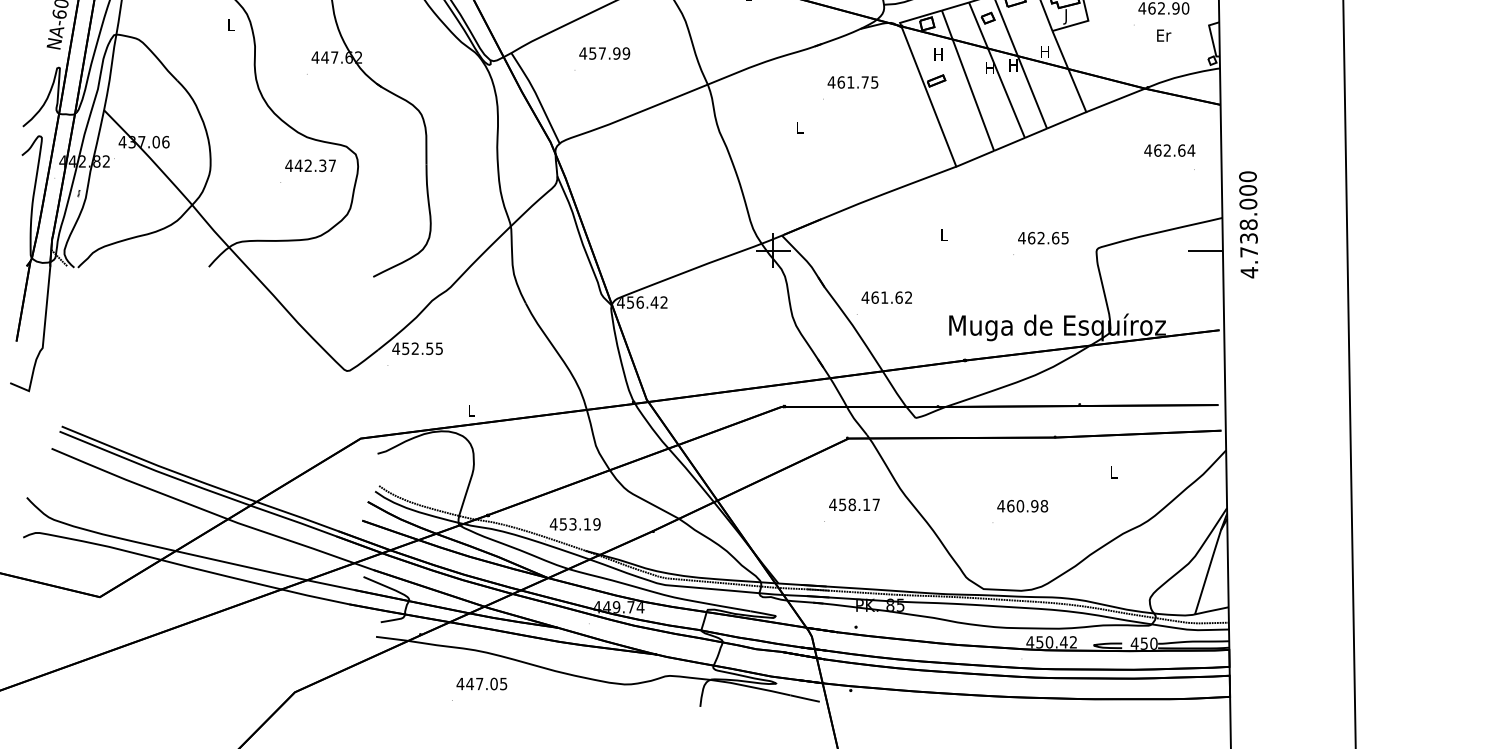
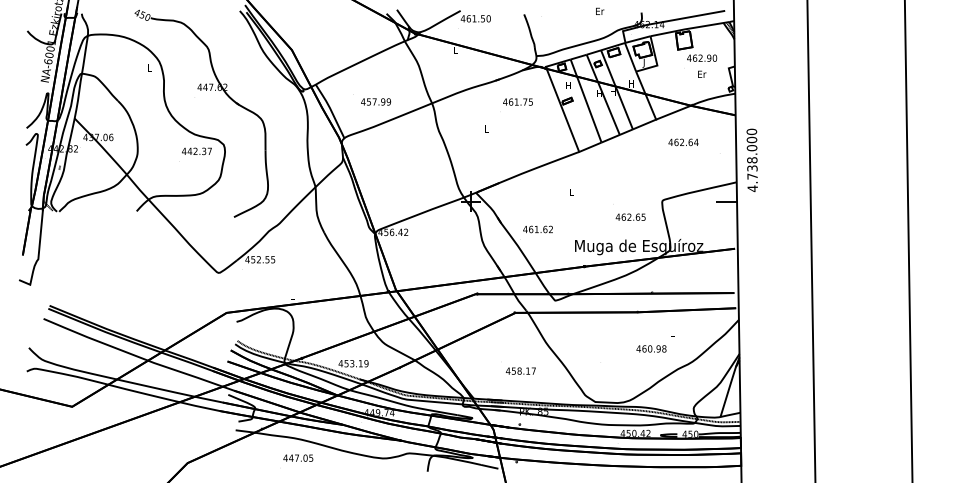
text: (603, 52) -> (375, 101), moved
text: (1169, 150) -> (683, 142), moved
text: (1247, 225) -> (751, 160), moved
text: (1042, 236) -> (630, 216), moved
text: (853, 503) -> (520, 370), moved
text: (1022, 505) -> (651, 348), moved

